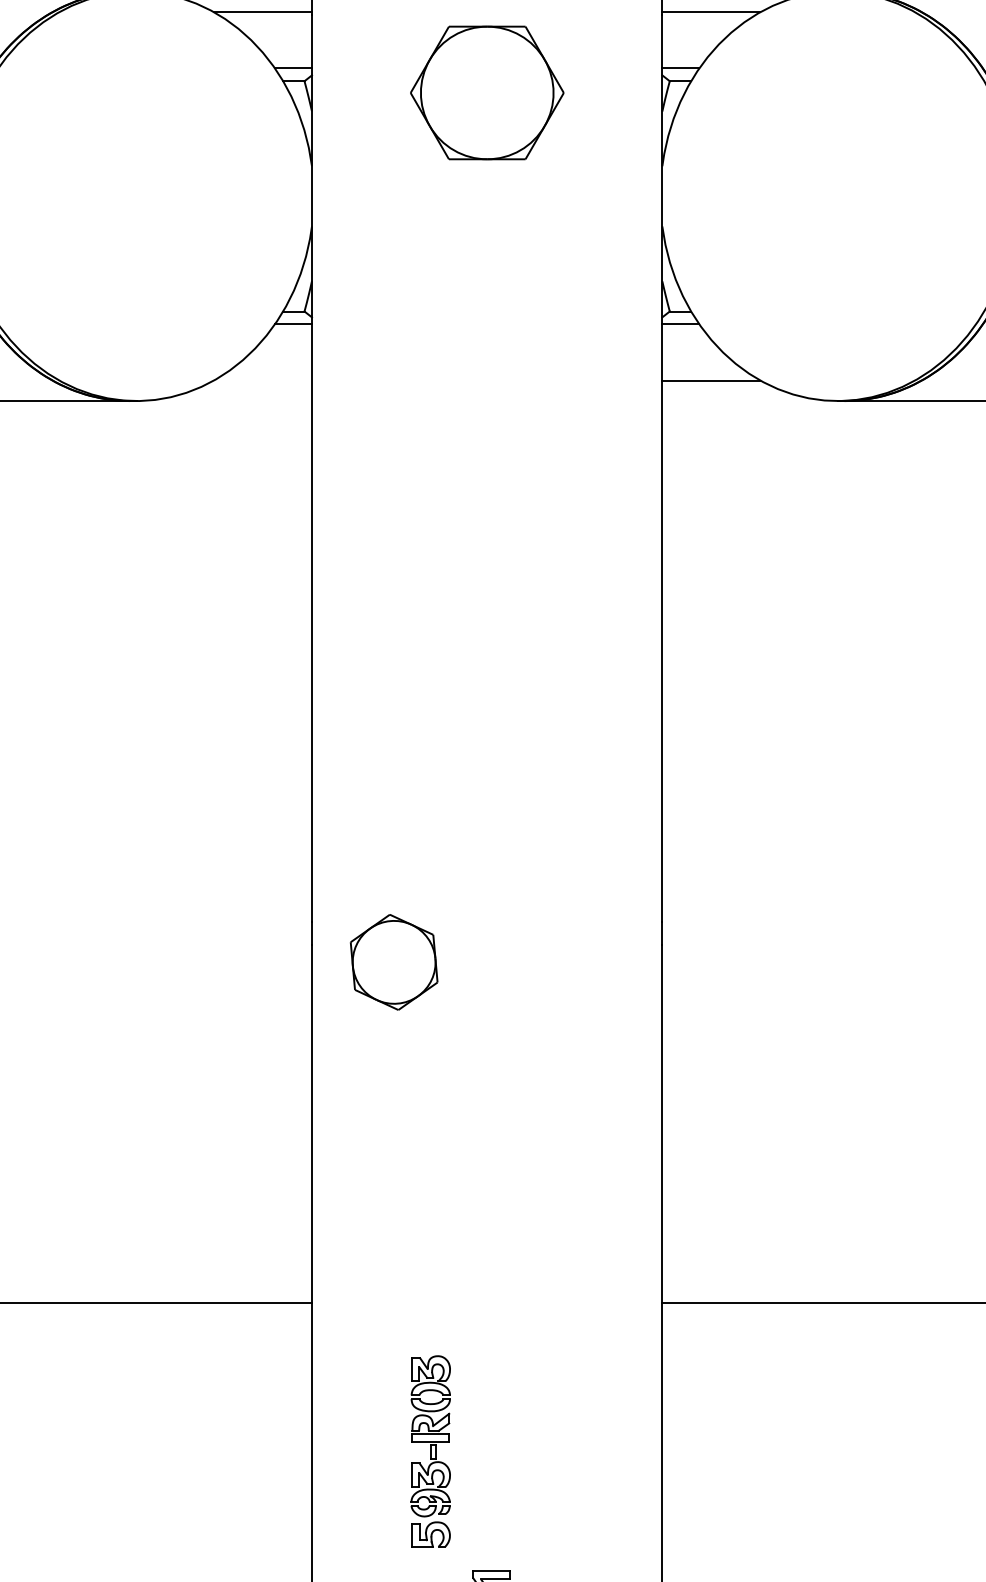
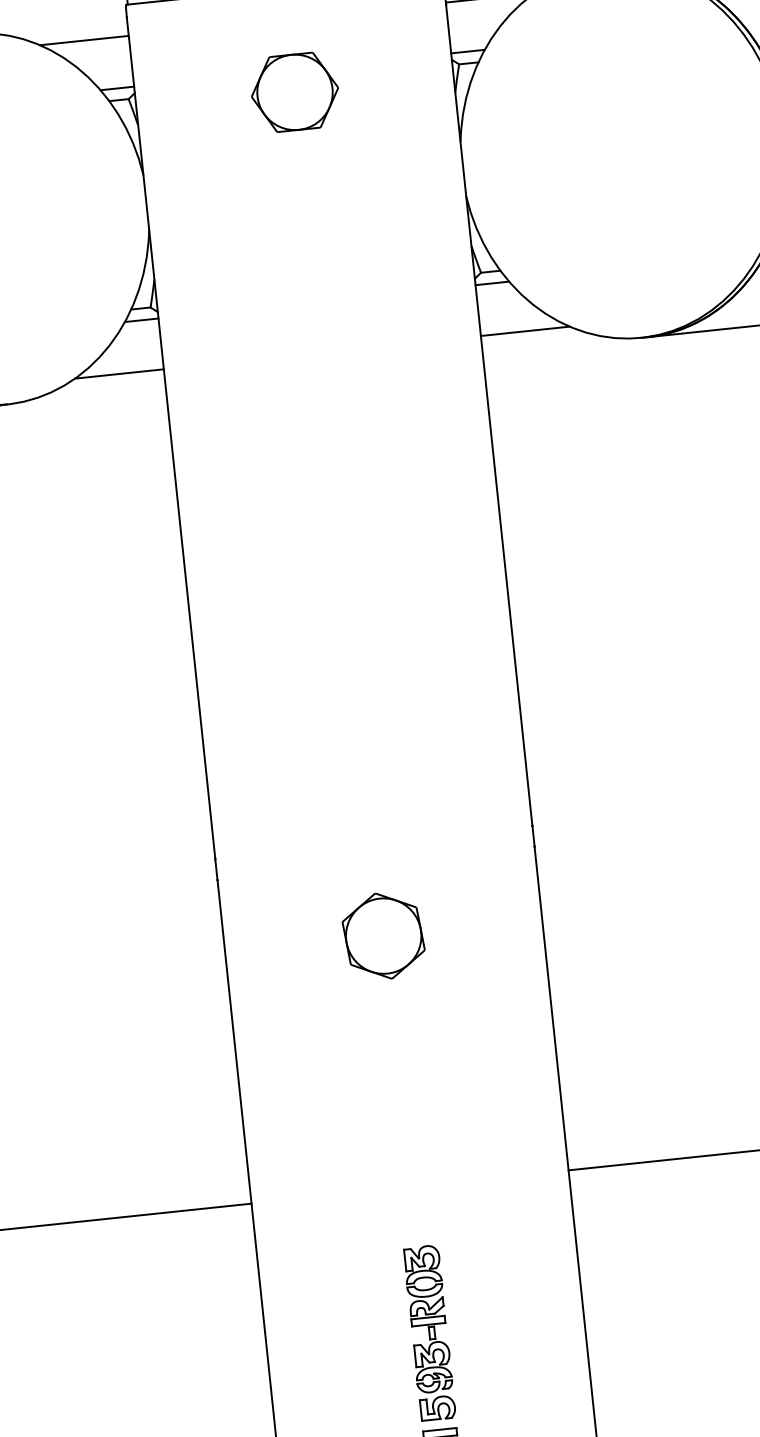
part: (486, 92) -> (294, 92), size x0.62
line: (262, 380) -> (119, 373), added
part: (393, 962) -> (383, 936), moved
part: (430, 1451) -> (429, 1333), moved

